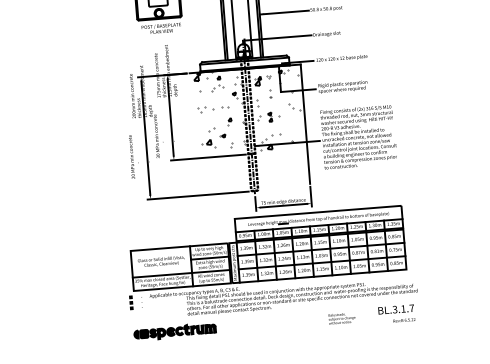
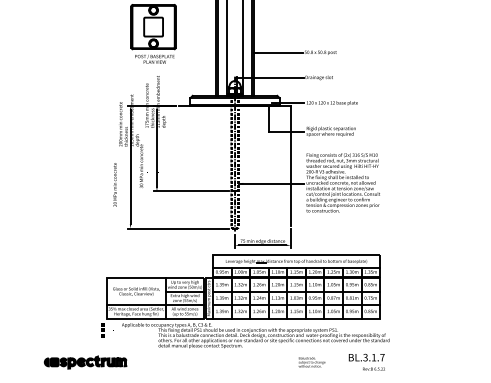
hatch: (247, 109) -> (234, 146), removed
part: (175, 331) -> (85, 362), moved

